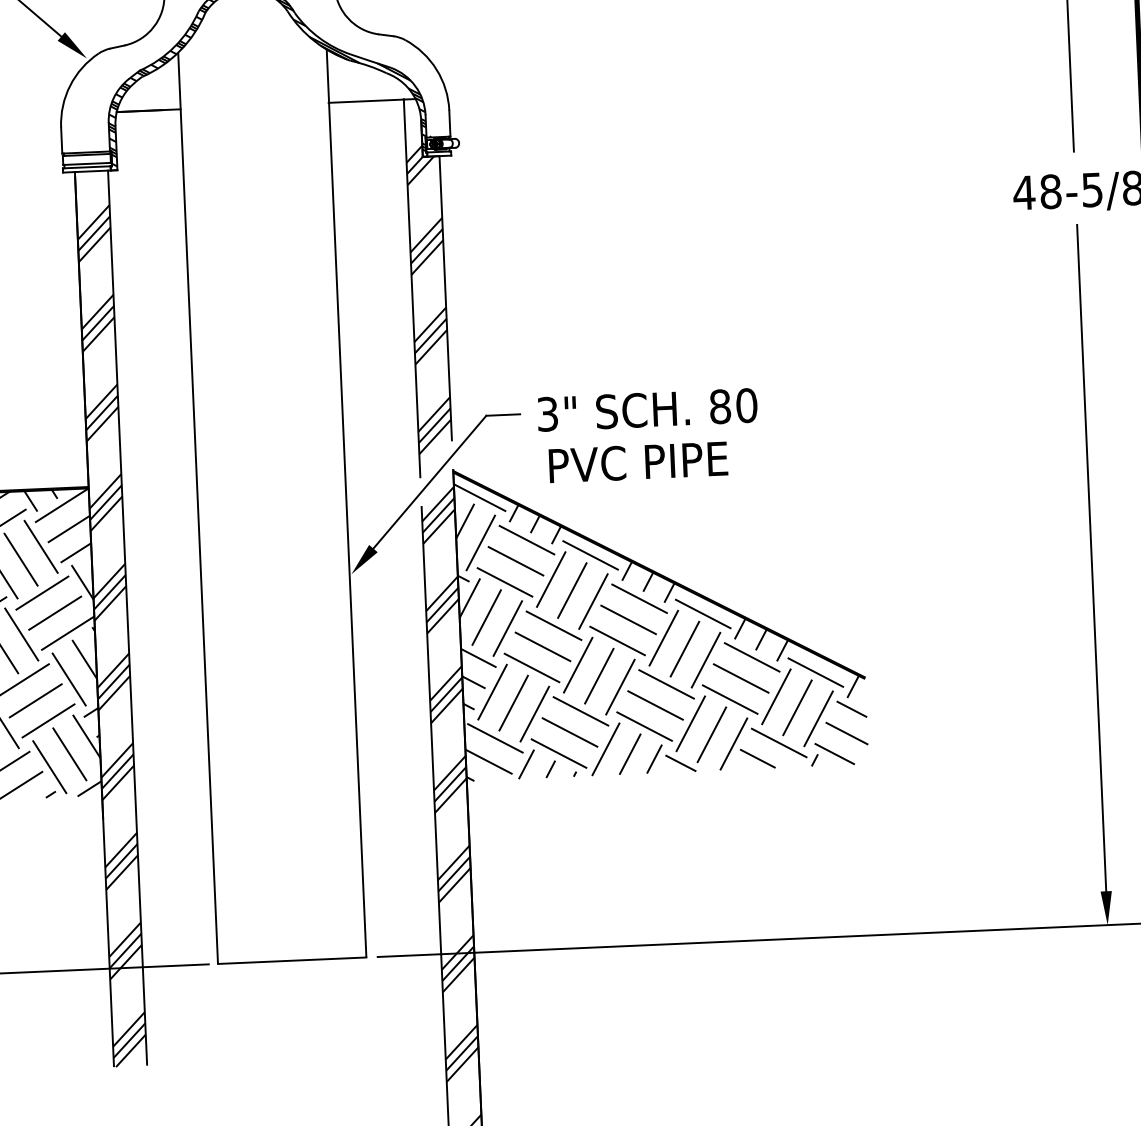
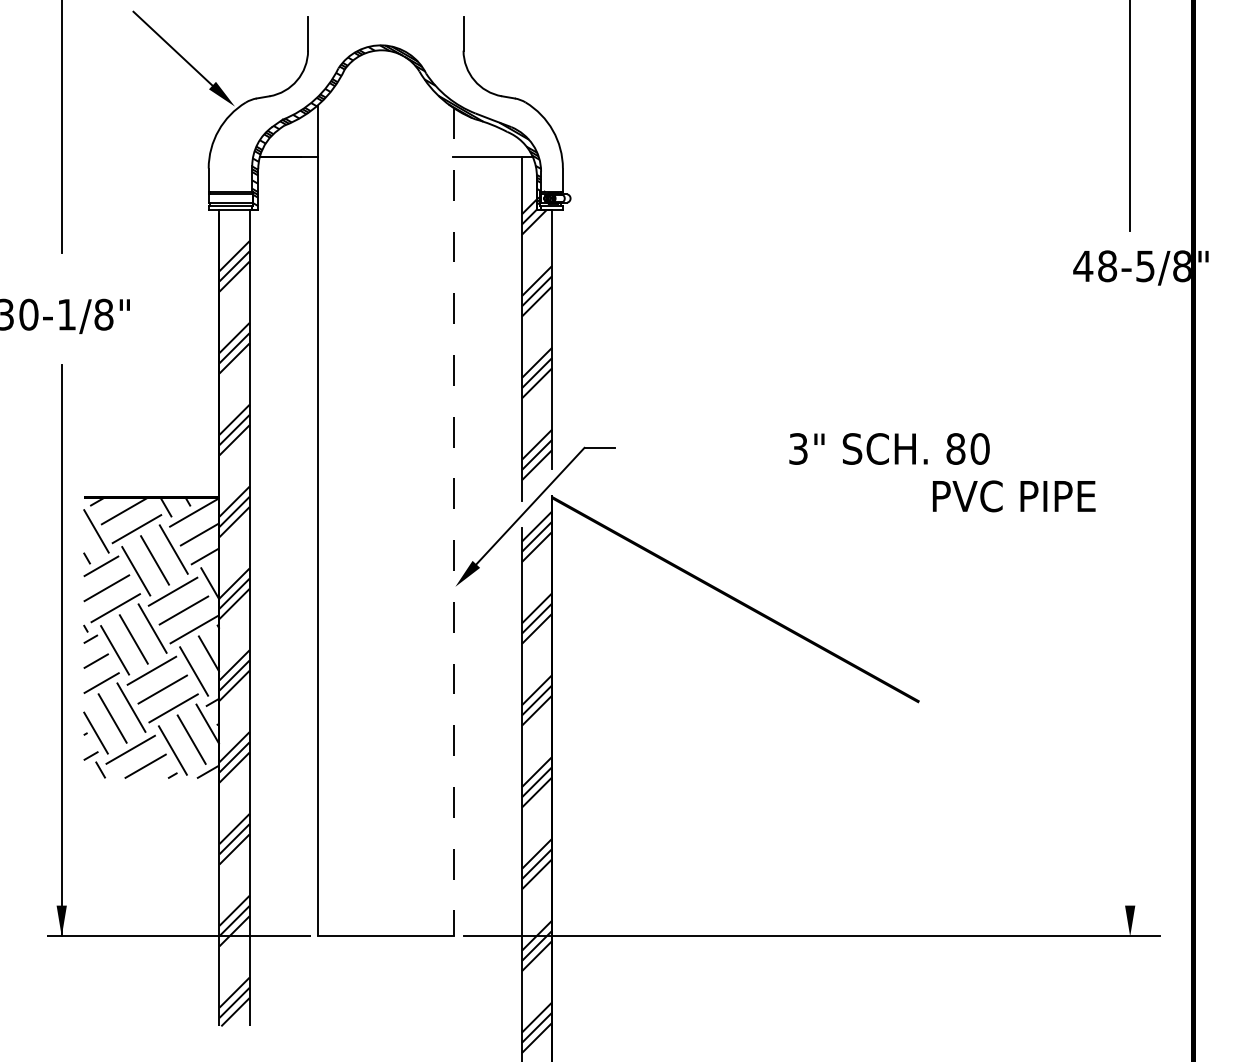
text: (647, 409) -> (889, 448), moved
text: (638, 462) -> (1014, 496), moved
line: (346, 503) -> (453, 522), solid -> dashed
line: (1092, 568) -> (1130, 611), removed
hatch: (661, 624) -> (735, 644), removed

